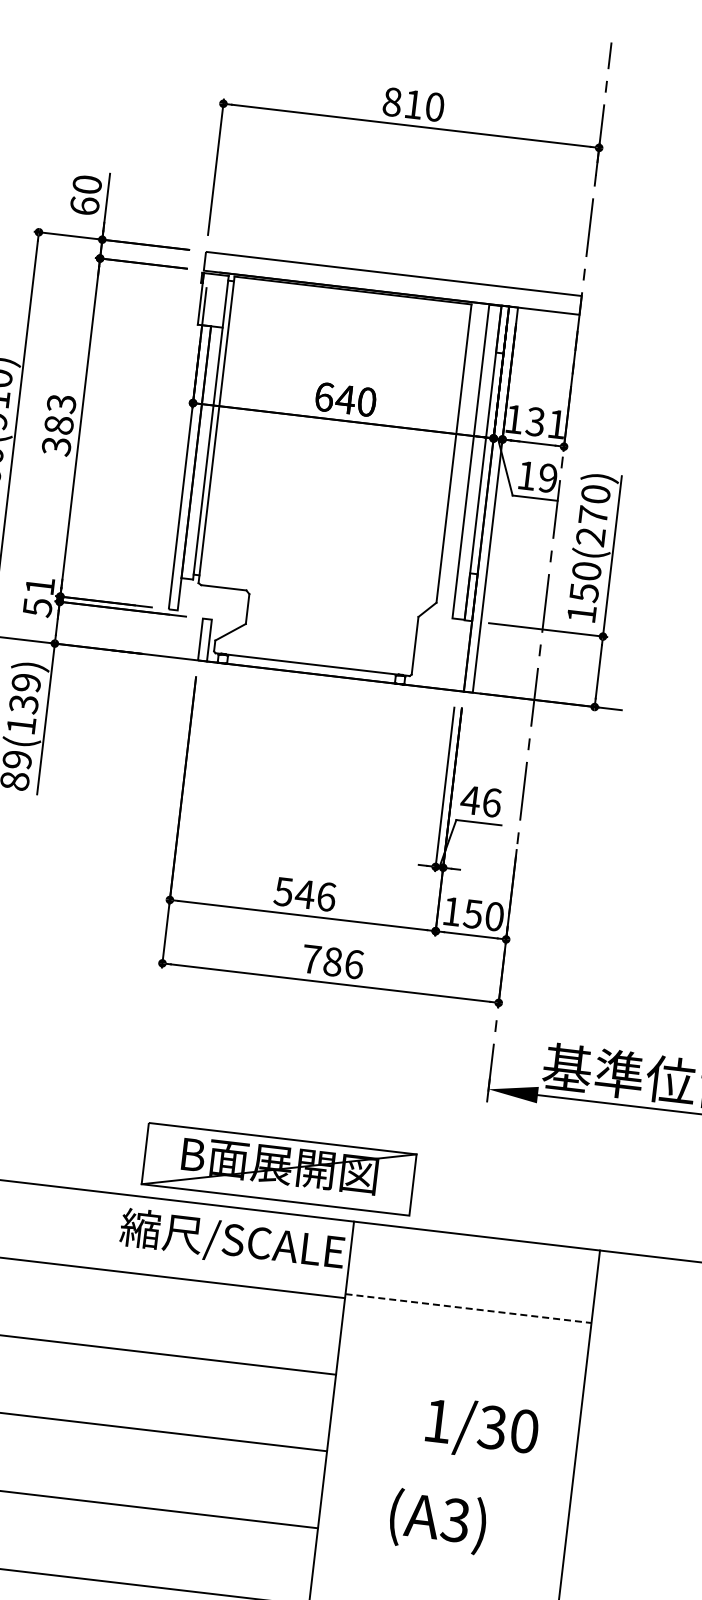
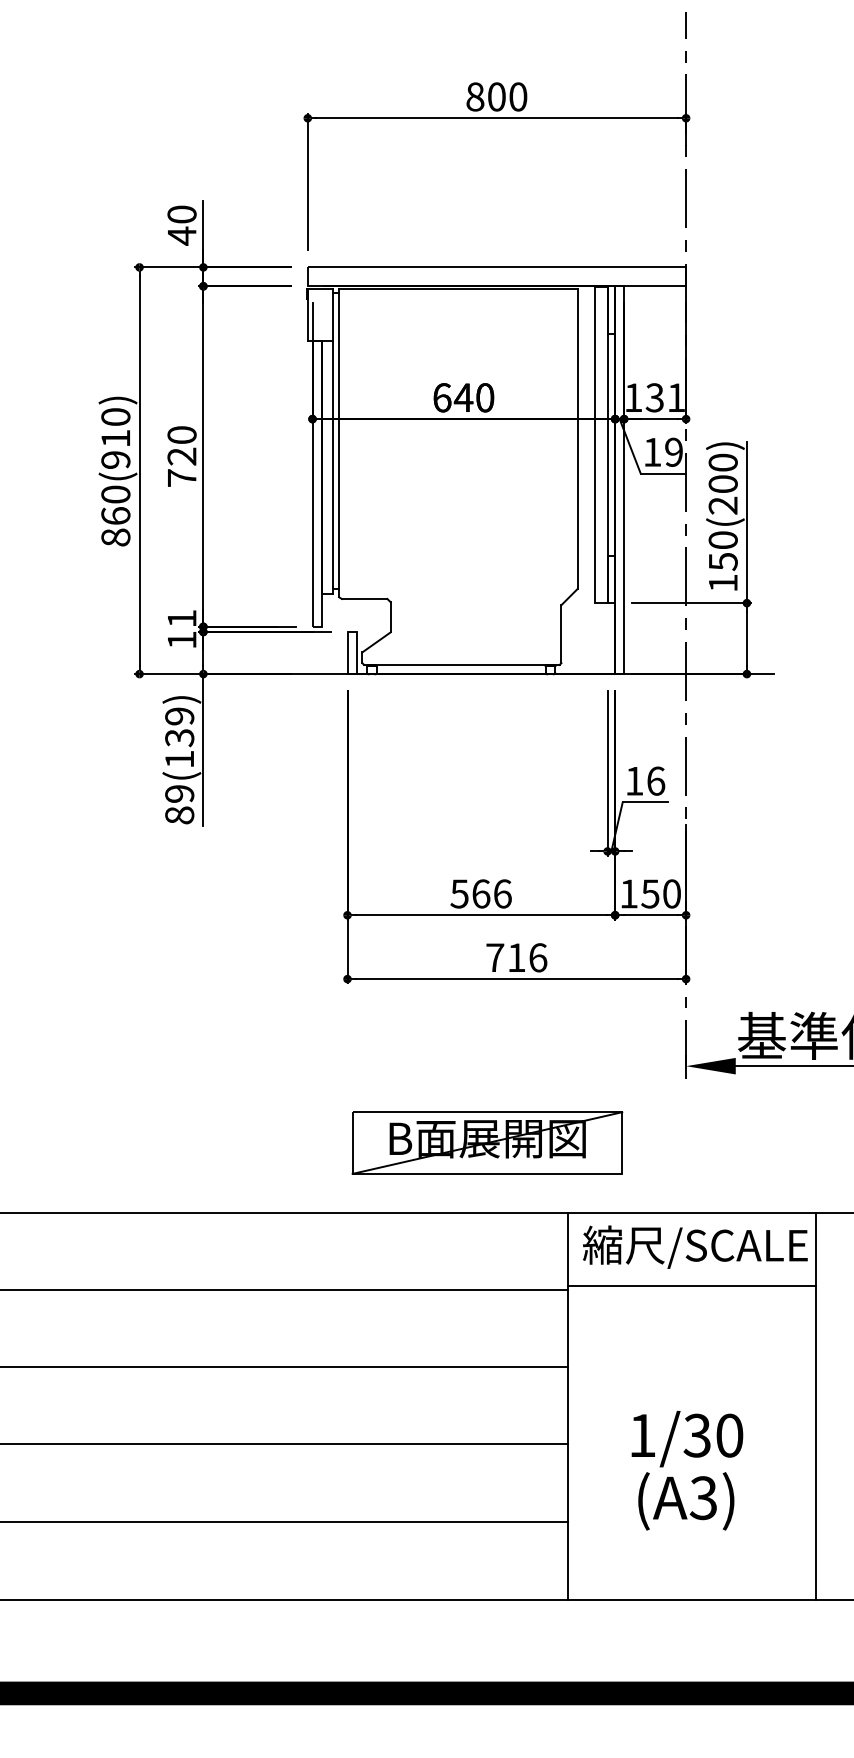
text: (413, 104) -> (496, 96), 810 -> 800
text: (84, 205) -> (181, 235), 60 -> 40
text: (58, 424) -> (181, 456), 383 -> 720
text: (592, 514) -> (722, 483), 150(270) -> 150(200)
text: (38, 607) -> (182, 640), 51 -> 11
text: (470, 800) -> (634, 781), 46 -> 16
text: (304, 893) -> (480, 893), 546 -> 566
text: (332, 961) -> (516, 957), 786 -> 716
part: (279, 1168) -> (487, 1142), moved
text: (232, 1240) -> (695, 1246), moved
line: (468, 1308) -> (691, 1286), dashed -> solid
text: (482, 1430) -> (687, 1439), moved

